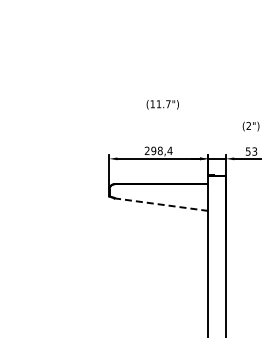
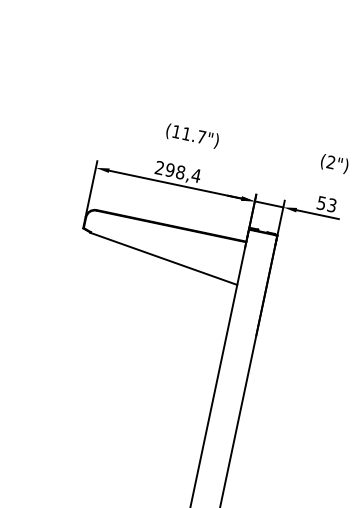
text: (162, 104) -> (192, 135), moved
line: (160, 204) -> (162, 258), dashed -> solid

